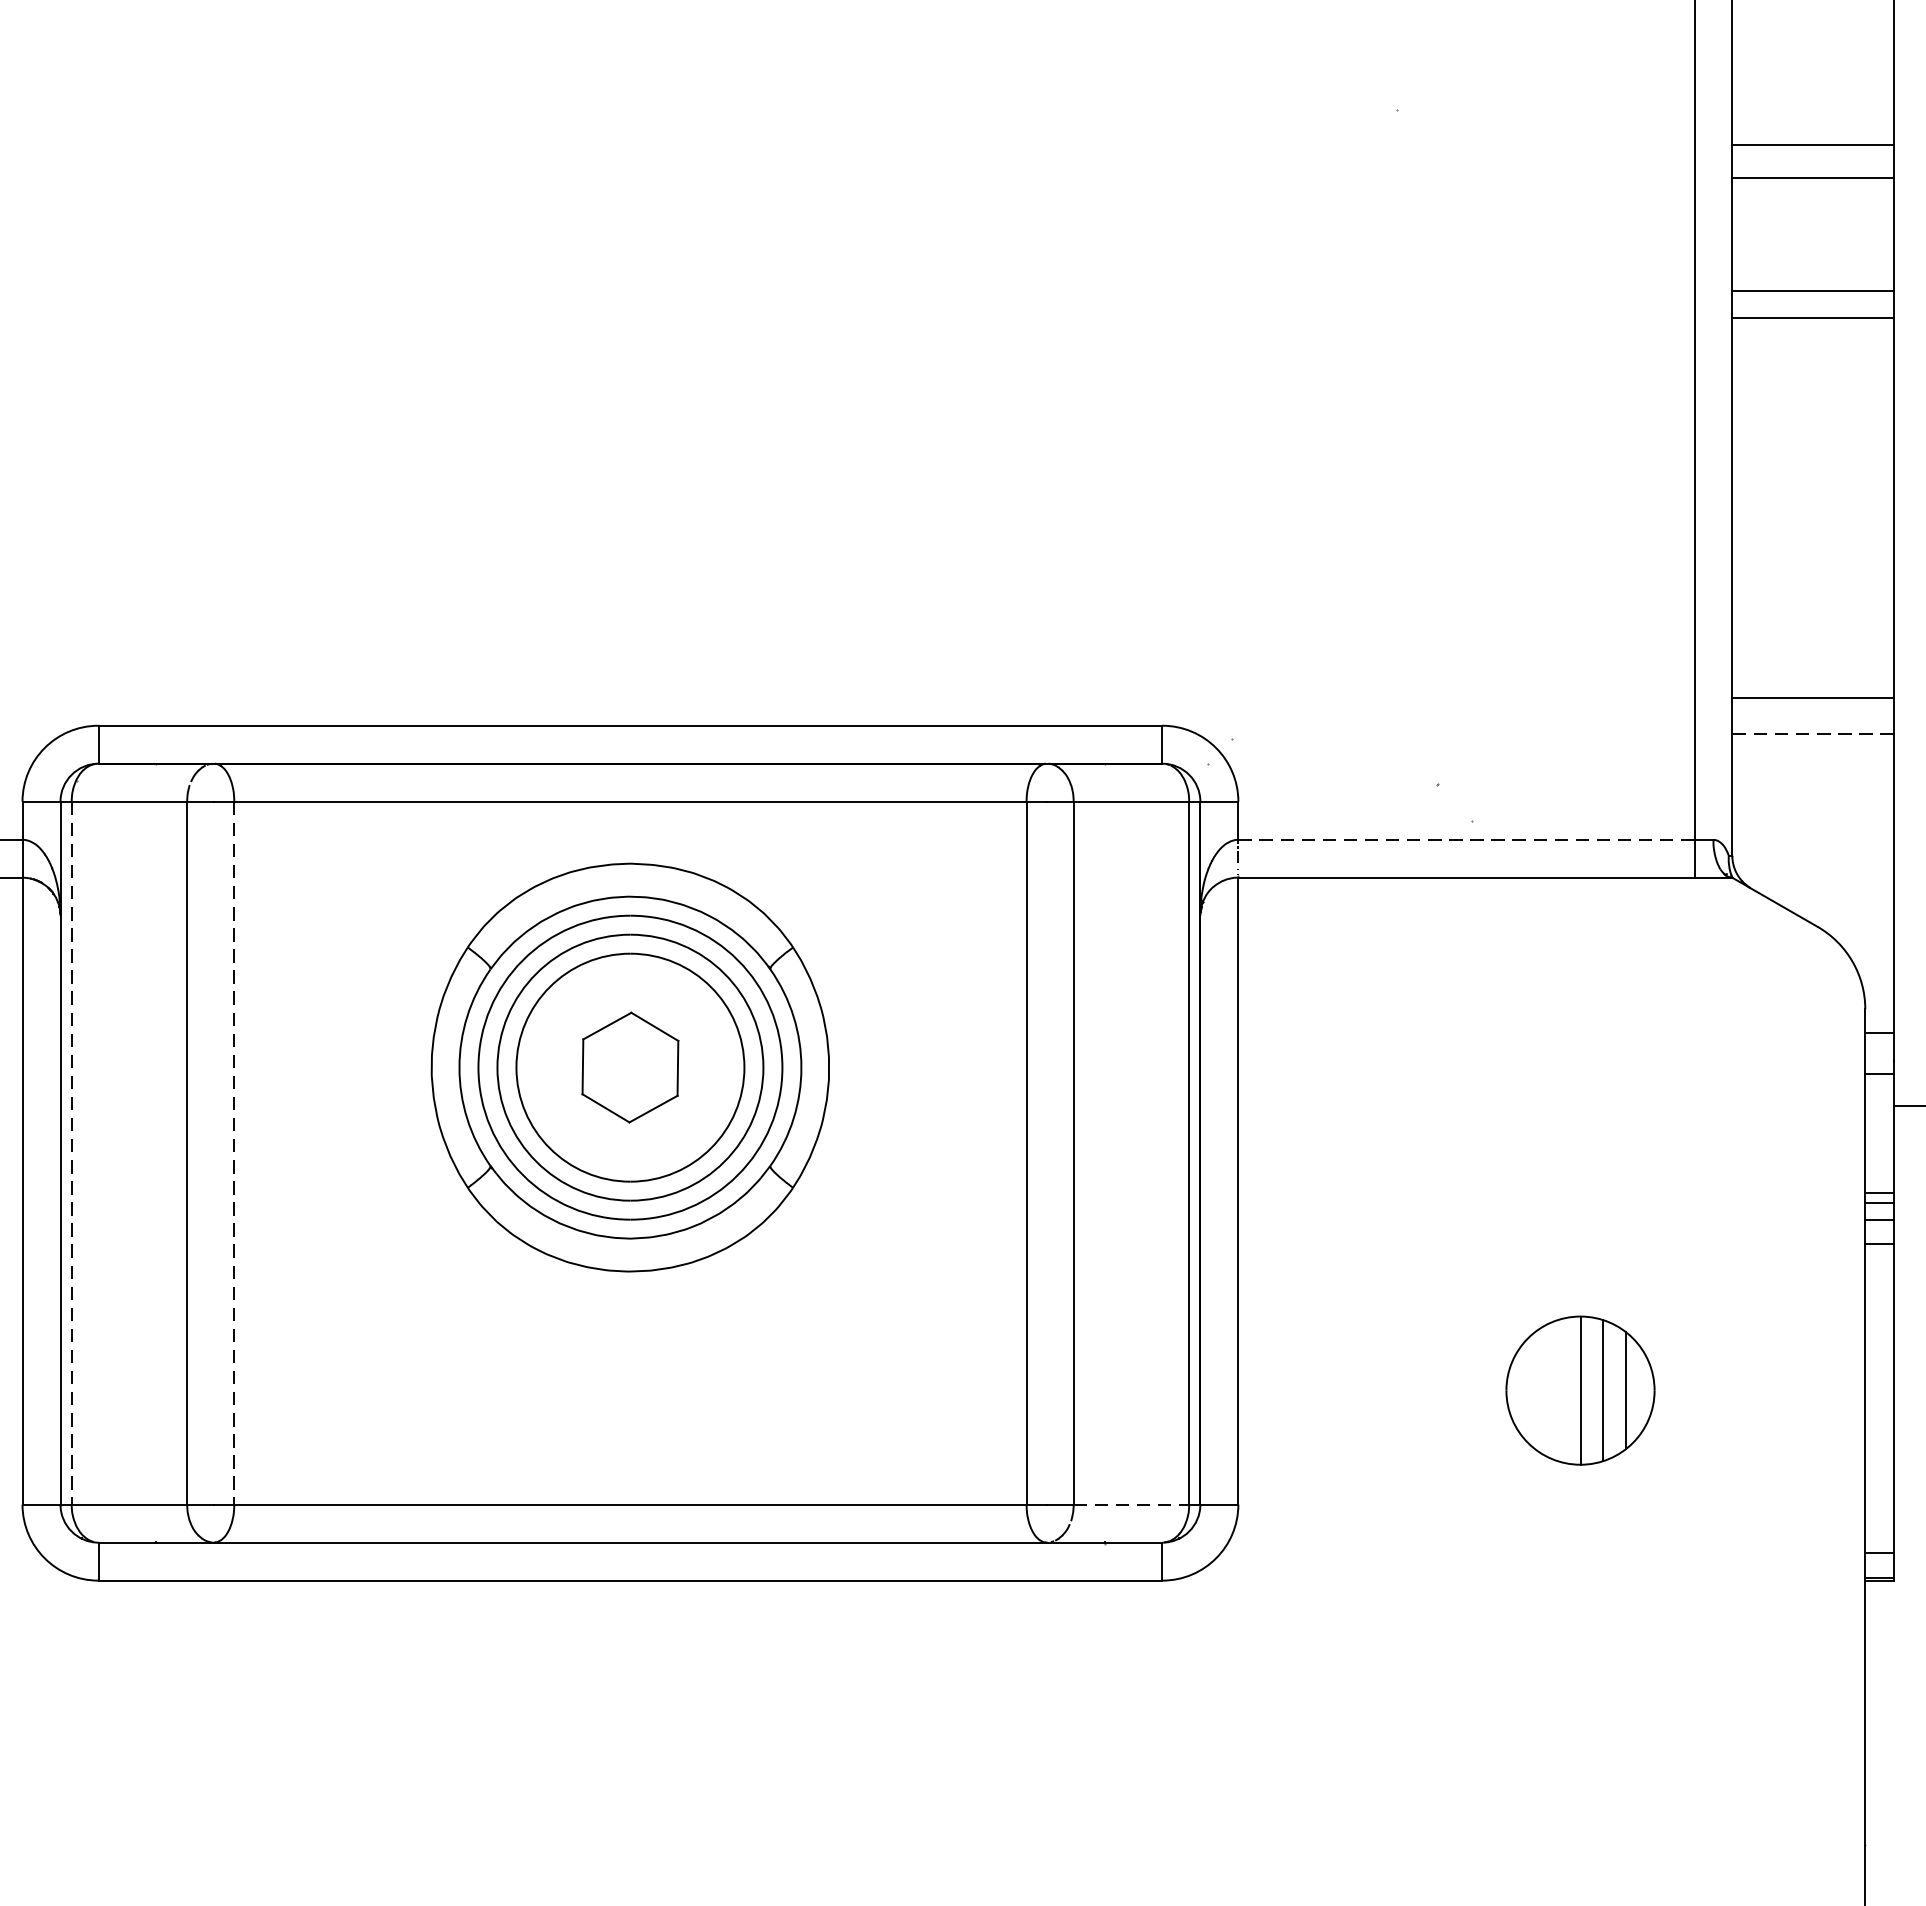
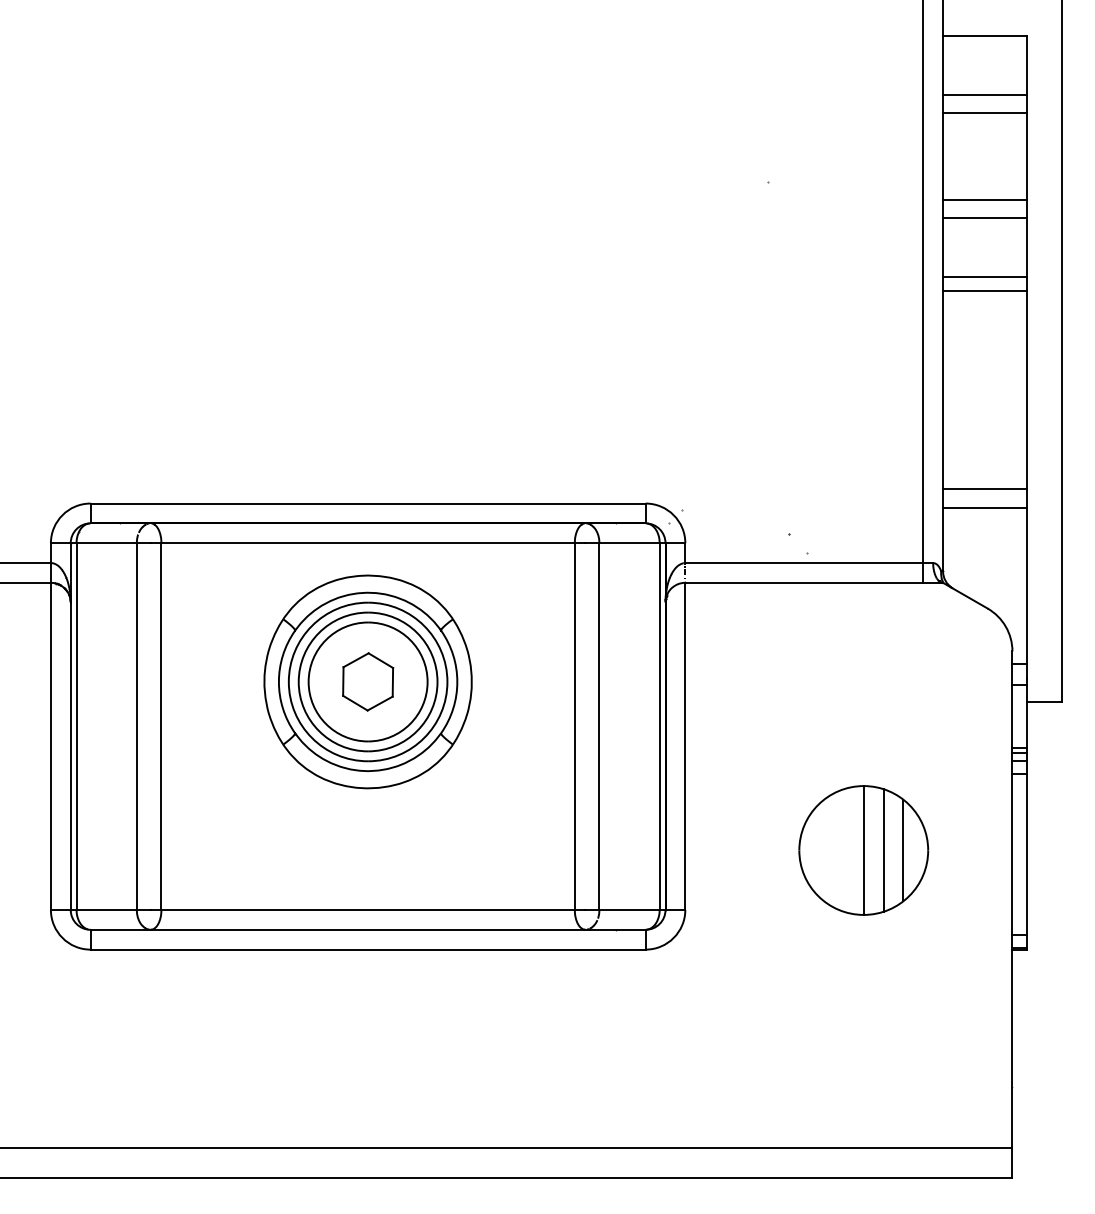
line: (1811, 735) -> (984, 508), dashed -> solid
line: (1466, 840) -> (804, 563), dashed -> solid
line: (71, 1154) -> (76, 727), dashed -> solid
line: (234, 1154) -> (161, 727), dashed -> solid
part: (1579, 1390) -> (863, 850), size x1.67
line: (1133, 1503) -> (630, 909), dashed -> solid

